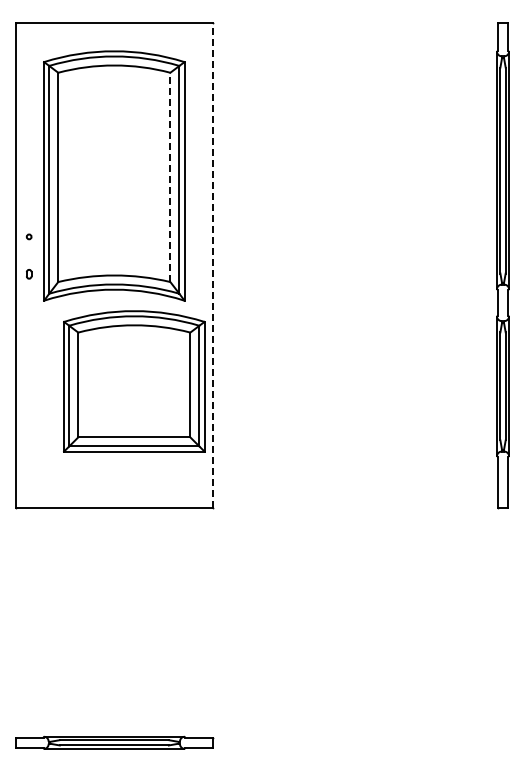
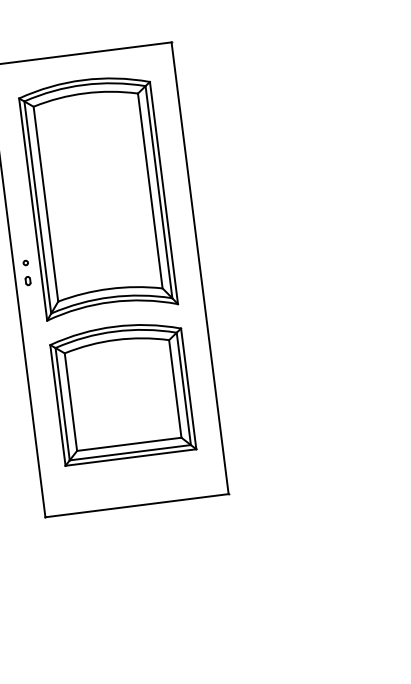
line: (170, 177) -> (150, 191), dashed -> solid
line: (212, 265) -> (199, 268), dashed -> solid
part: (29, 274) -> (28, 281), moved
part: (134, 381) -> (122, 392), moved

